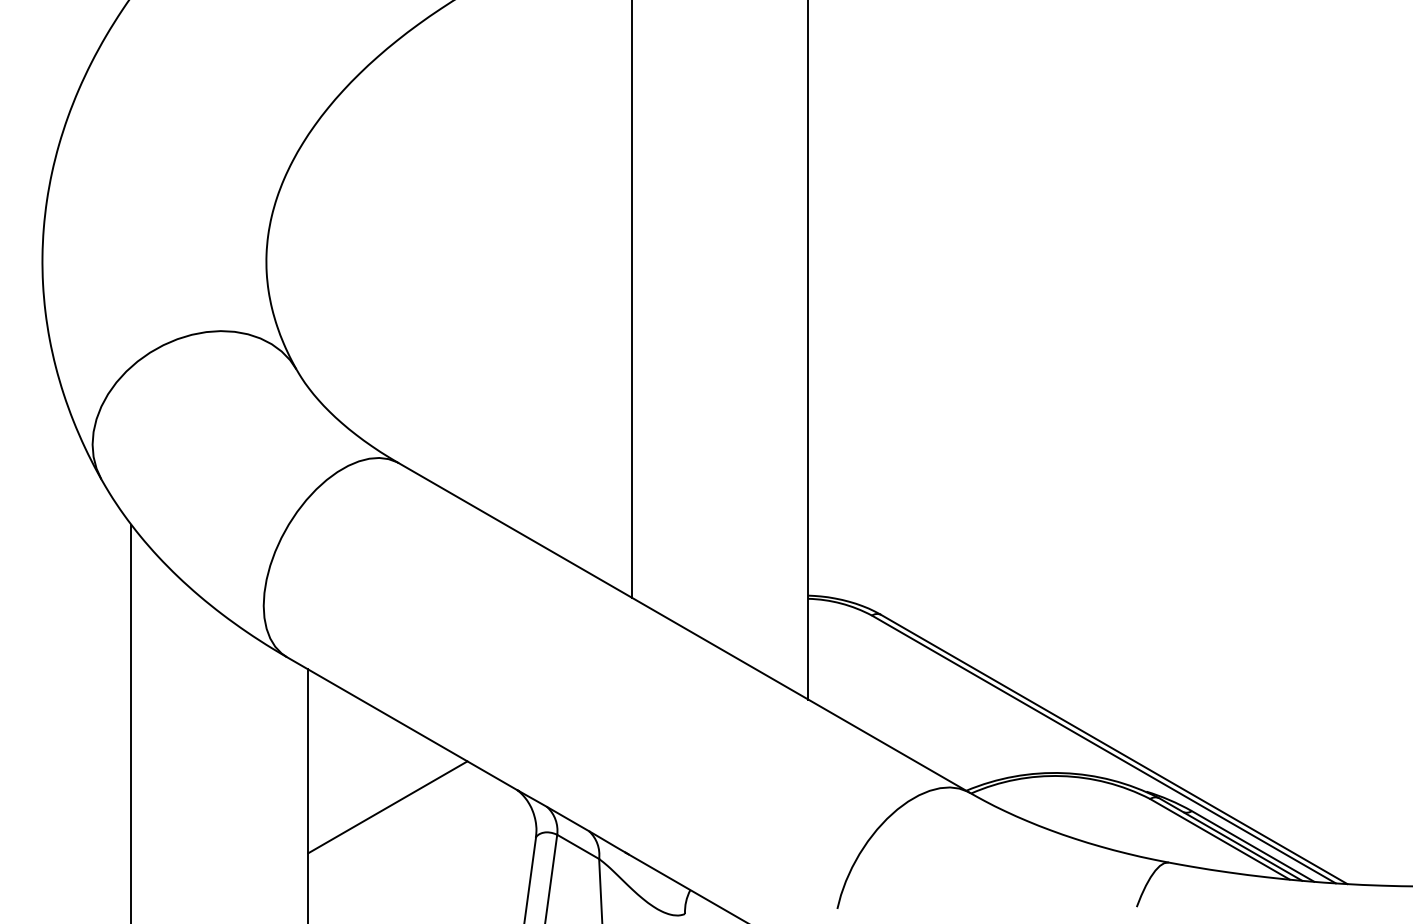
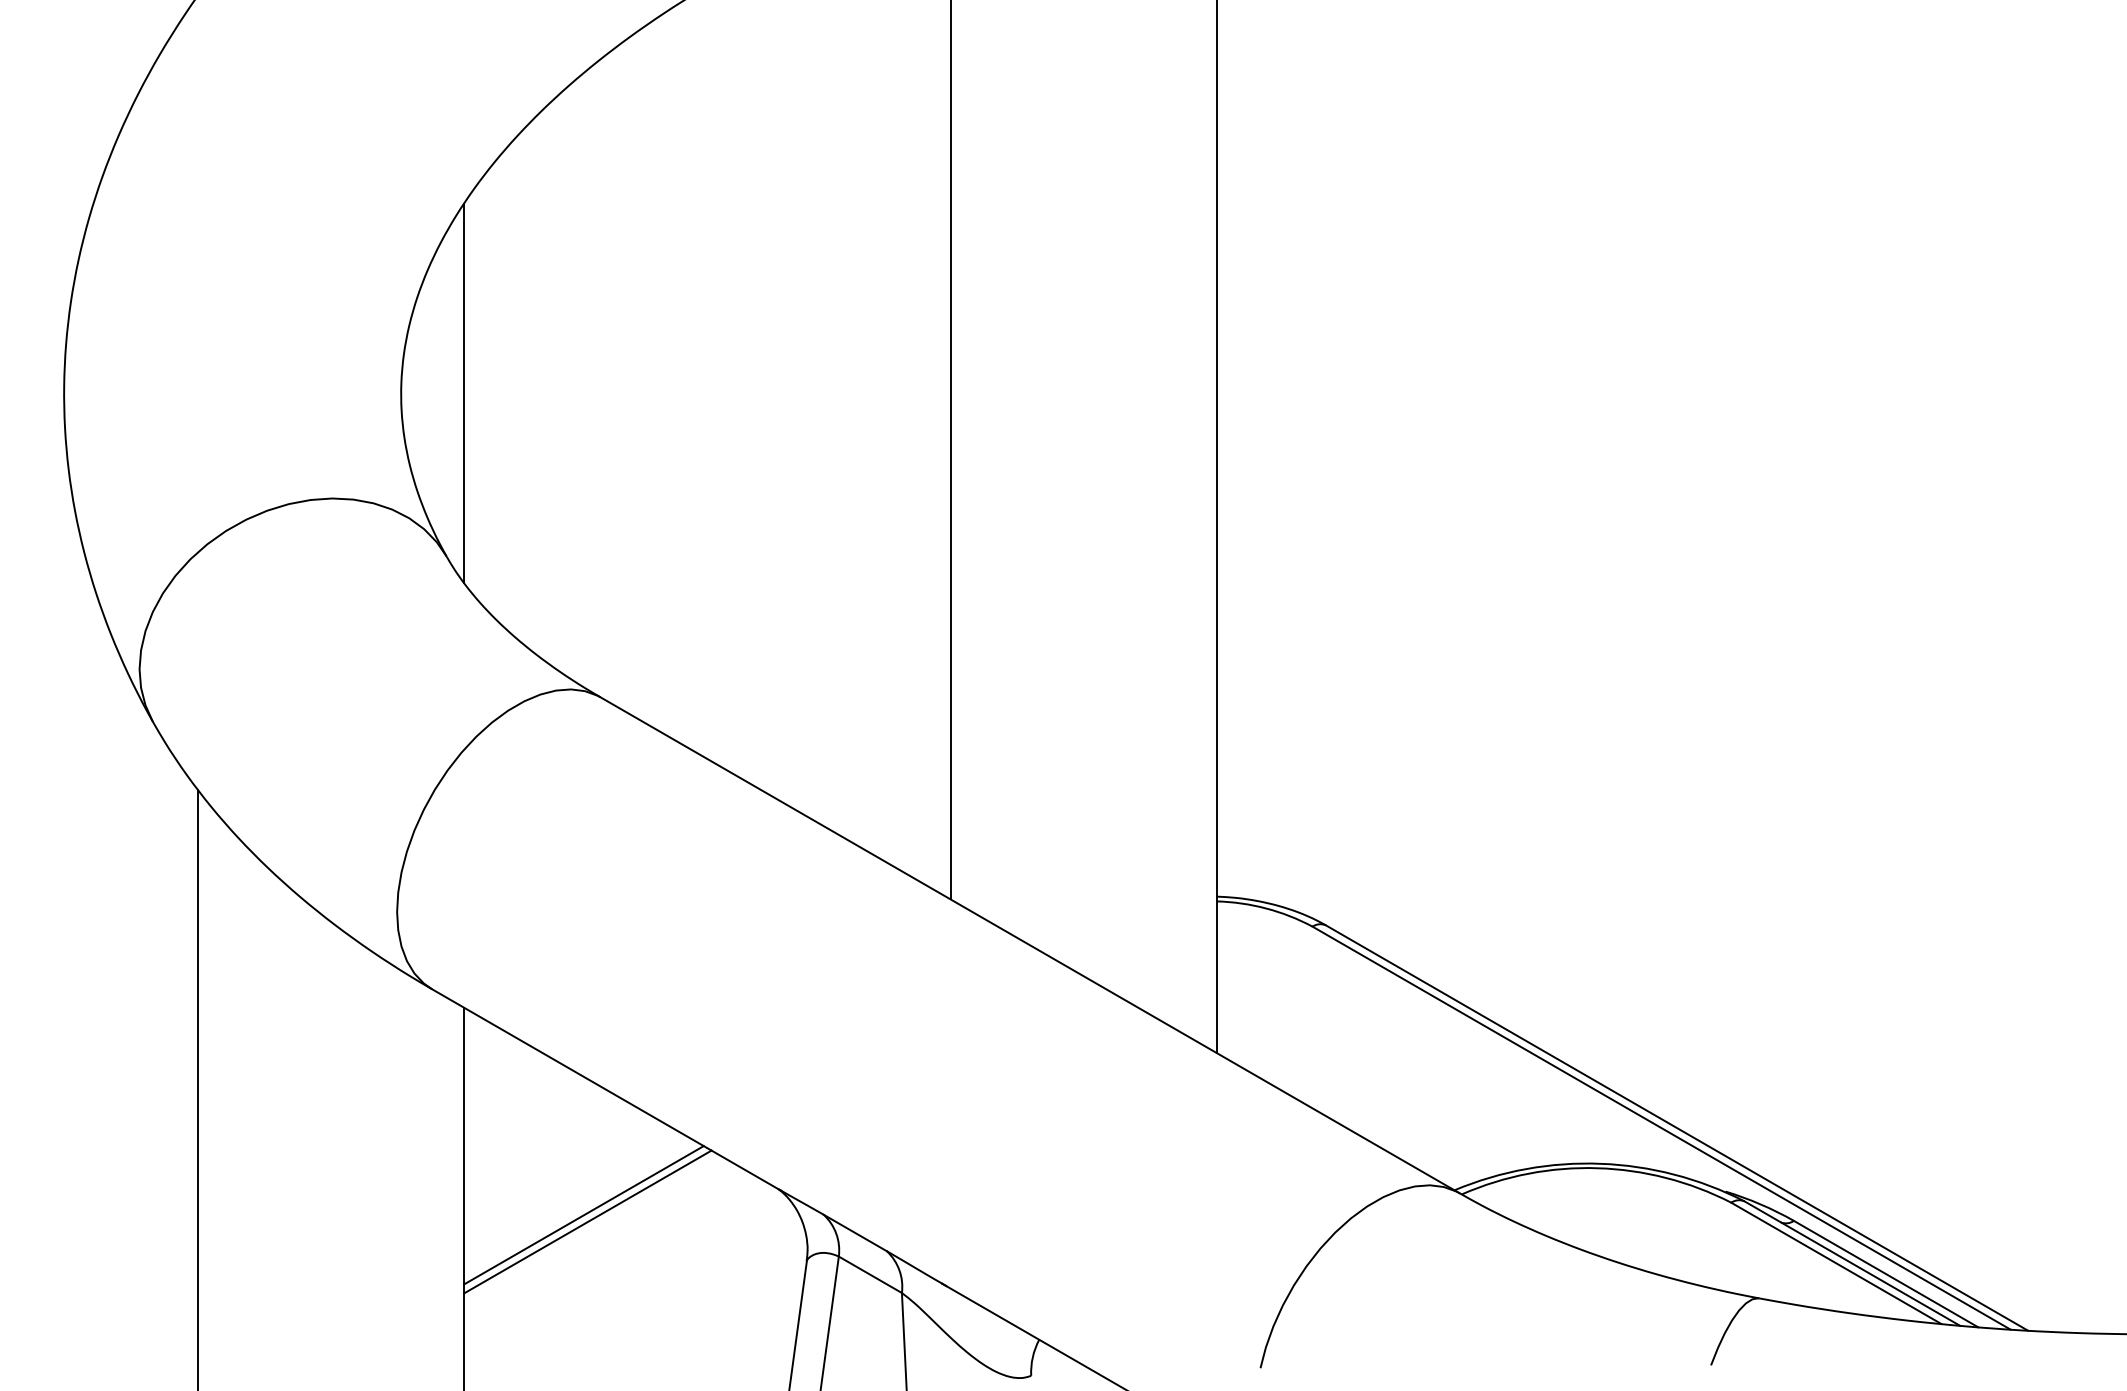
line: (308, 261) -> (464, 393), added
line: (390, 811) -> (587, 1221), added

